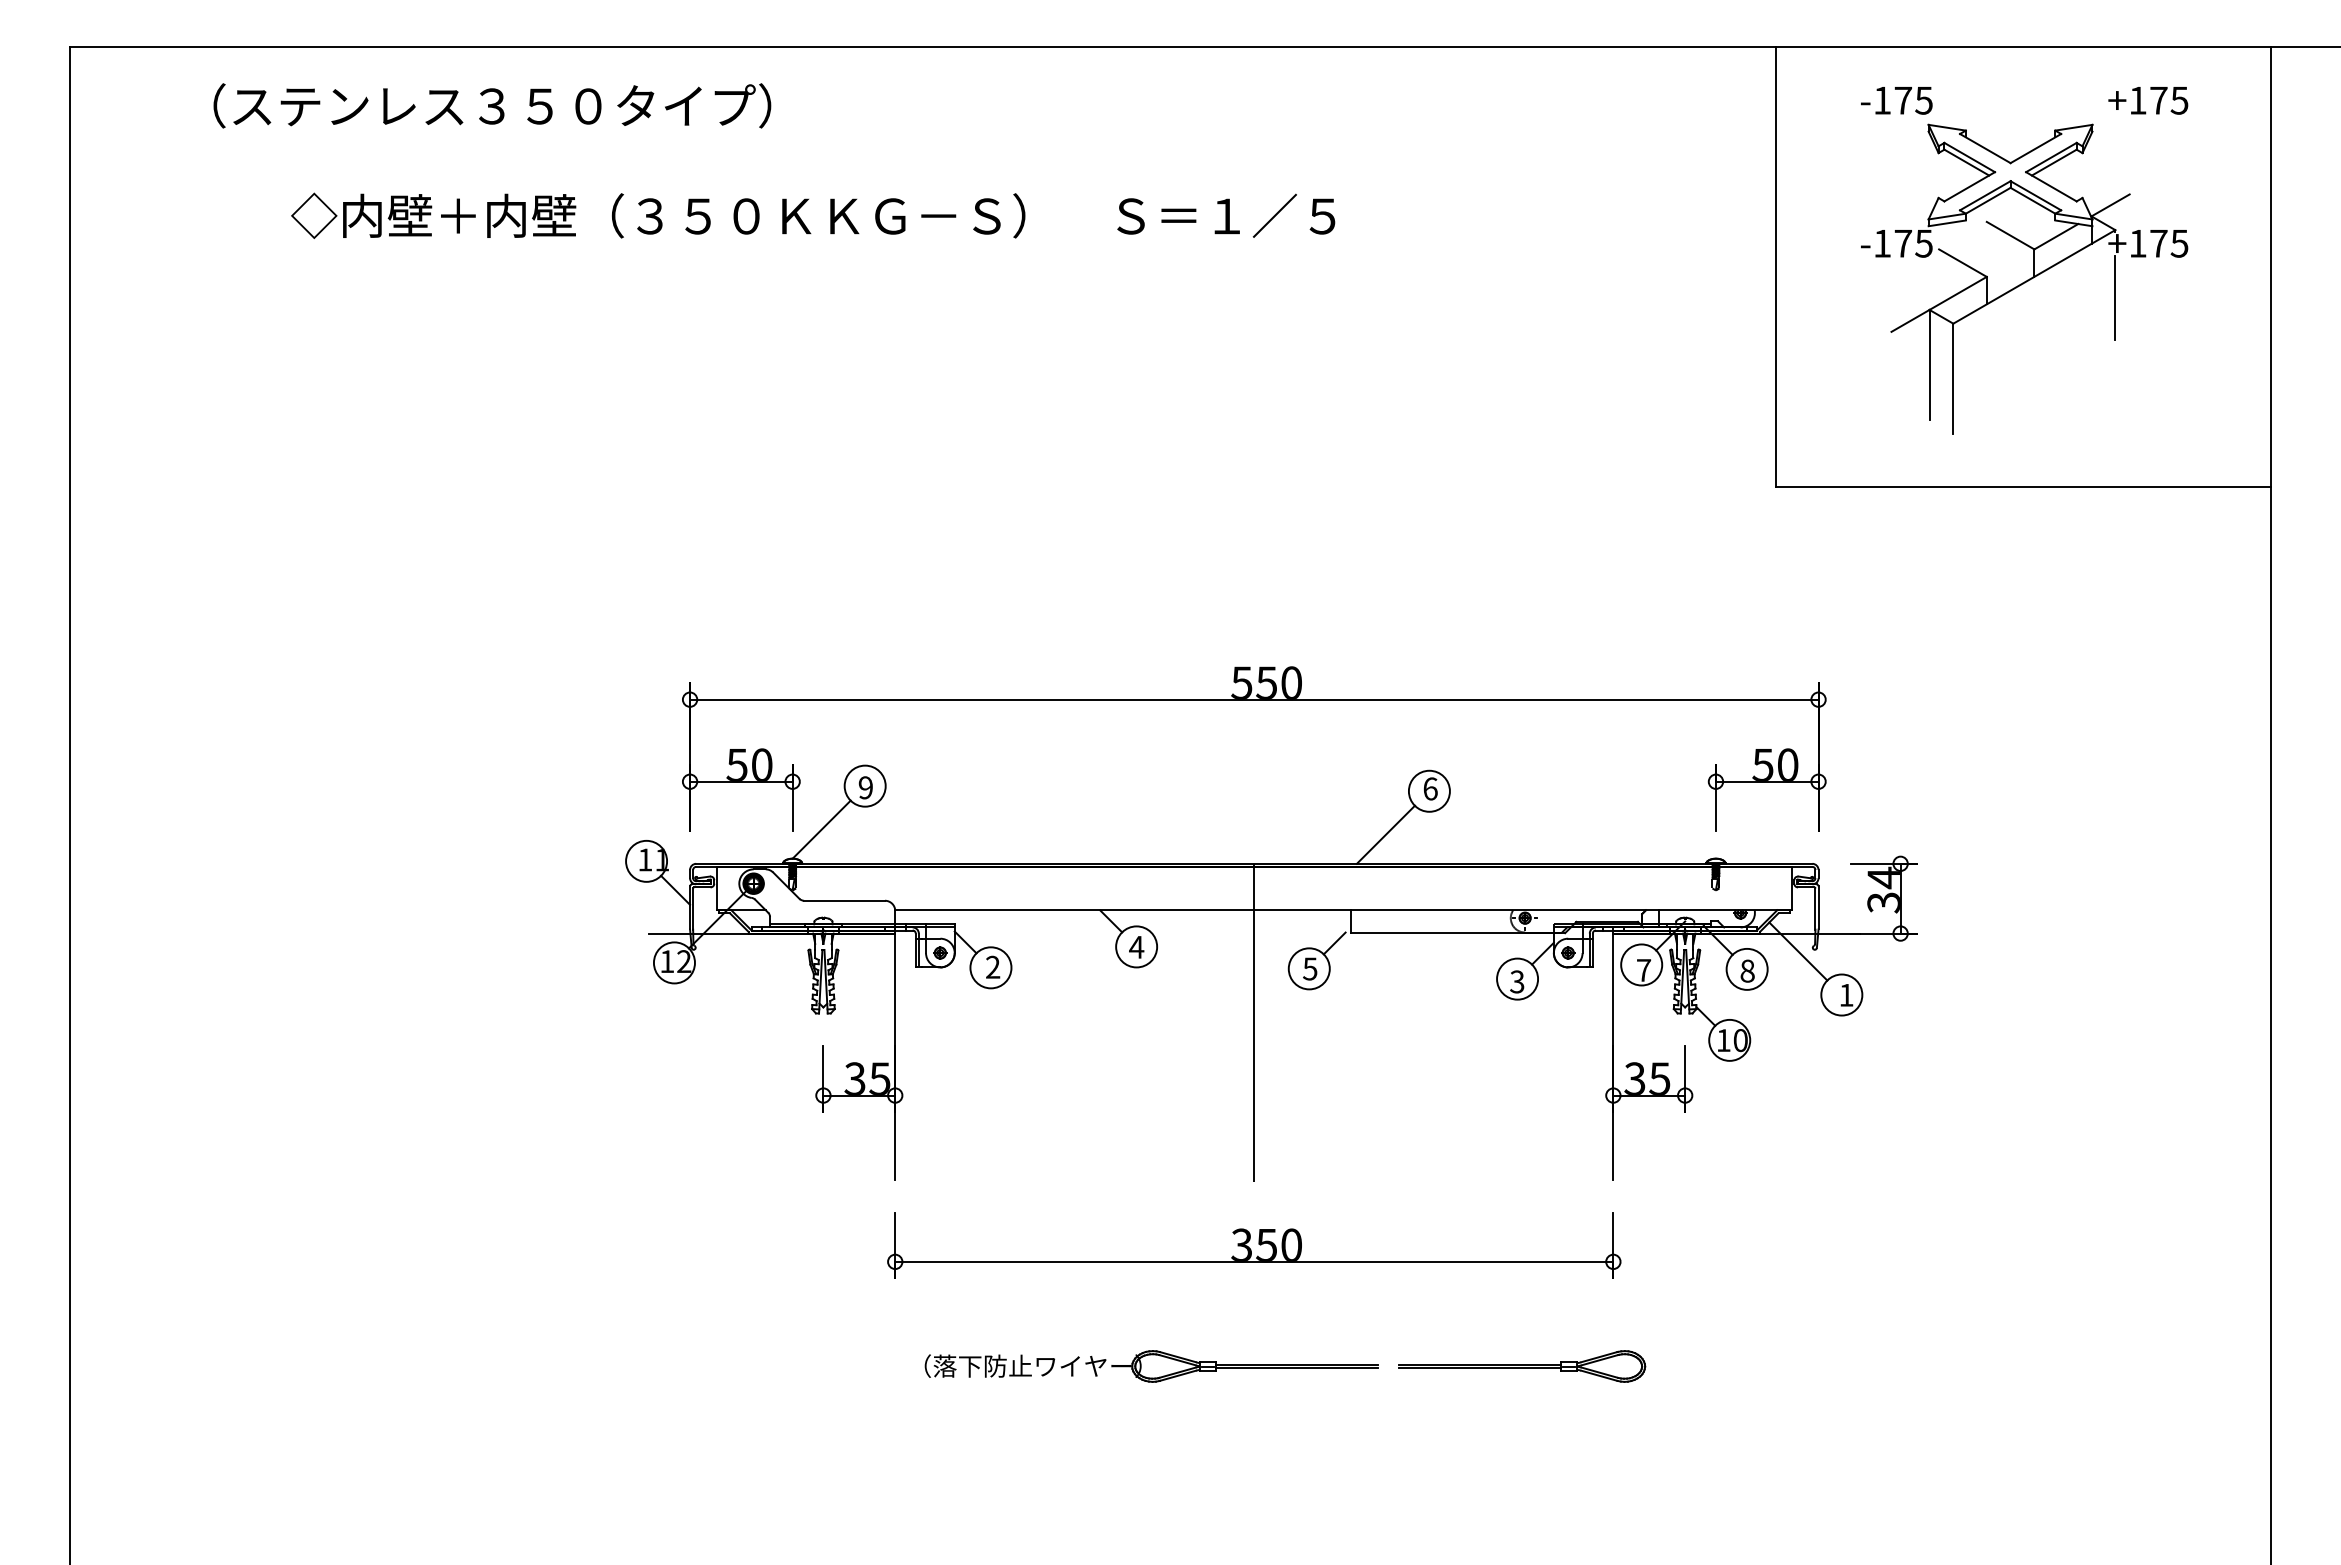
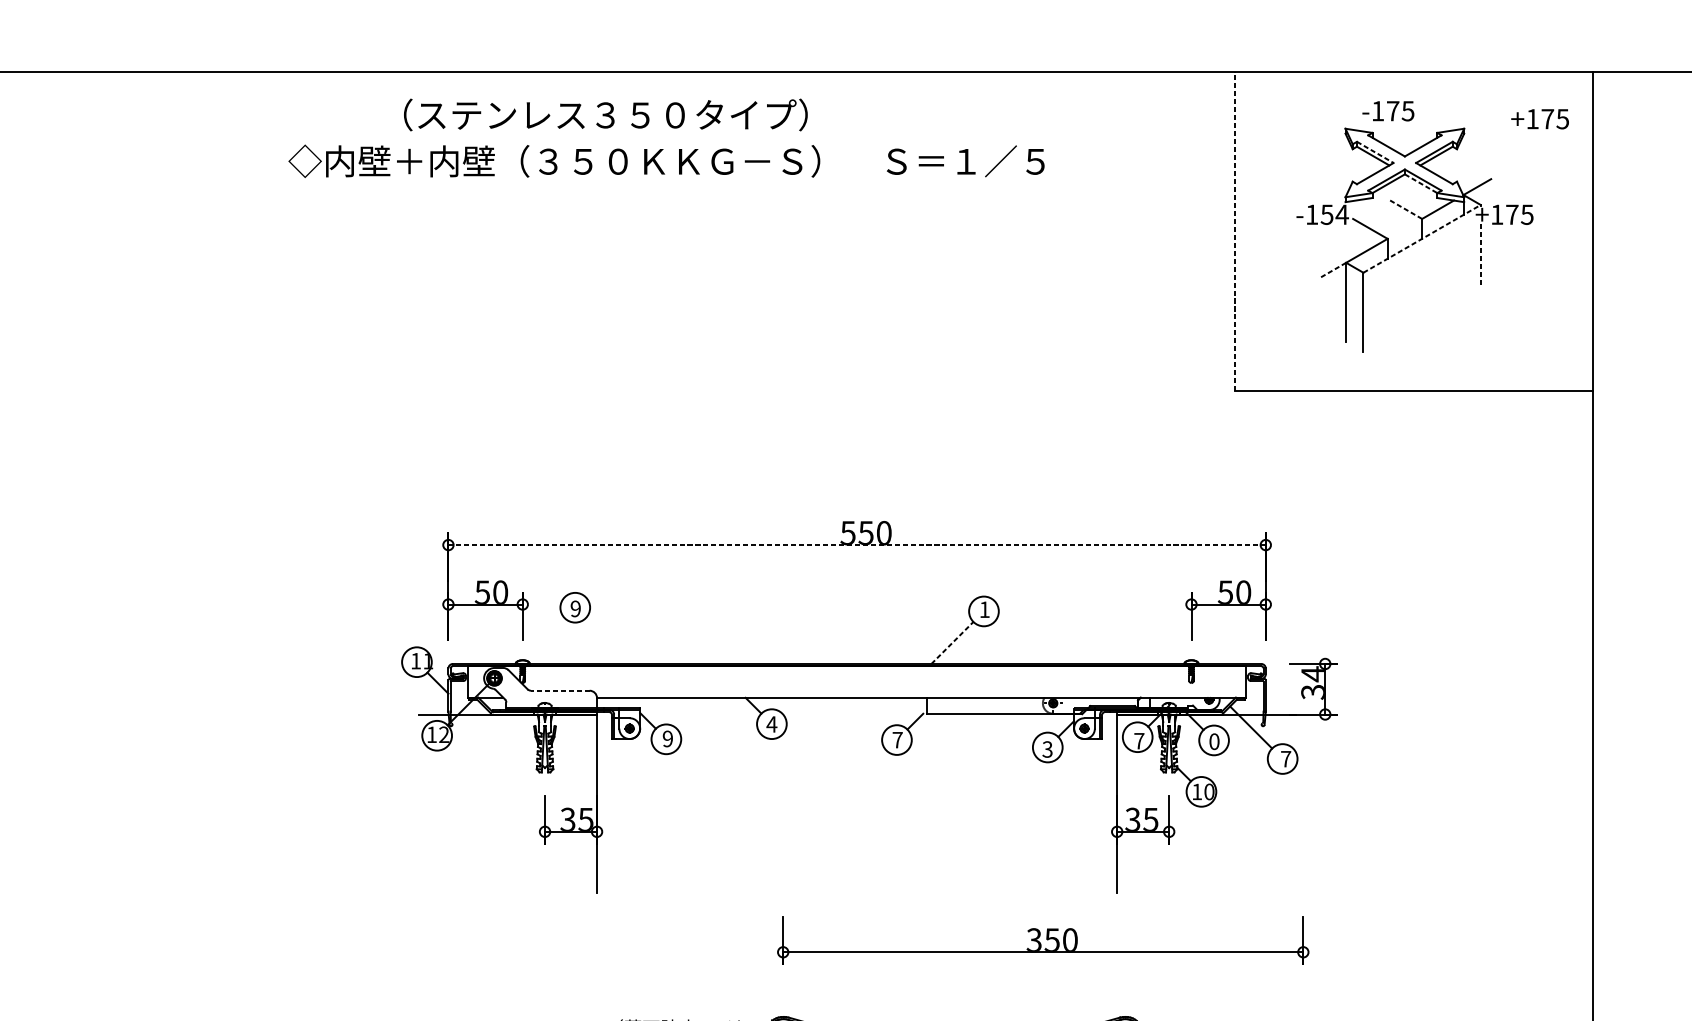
text: (1896, 100) -> (1388, 111), moved
text: (2148, 100) -> (1540, 119), moved
text: (492, 105) -> (605, 114), moved
line: (1970, 157) -> (1375, 152), solid -> dashed
line: (2032, 200) -> (1420, 183), solid -> dashed
text: (813, 215) -> (666, 161), moved
line: (2010, 235) -> (1404, 208), solid -> dashed
text: (1913, 243) -> (1334, 214), -175 -> -154
line: (1775, 266) -> (1234, 231), solid -> dashed
line: (2034, 276) -> (1422, 238), solid -> dashed
line: (2115, 298) -> (1480, 254), solid -> dashed
line: (1910, 320) -> (1332, 270), solid -> dashed
line: (1254, 699) -> (857, 544), solid -> dashed
text: (1430, 788) -> (984, 609), 6 -> 1
line: (821, 829) -> (543, 639), removed
line: (1386, 834) -> (952, 642), solid -> dashed
line: (844, 900) -> (560, 690), solid -> dashed
text: (993, 967) -> (668, 739), 2 -> 9
text: (1310, 968) -> (897, 739), 5 -> 7
text: (1747, 971) -> (1214, 741), 8 -> 0
text: (1846, 995) -> (1286, 759), 1 -> 7
line: (1254, 1022) -> (857, 778), removed
part: (1254, 1245) -> (1043, 940), moved

